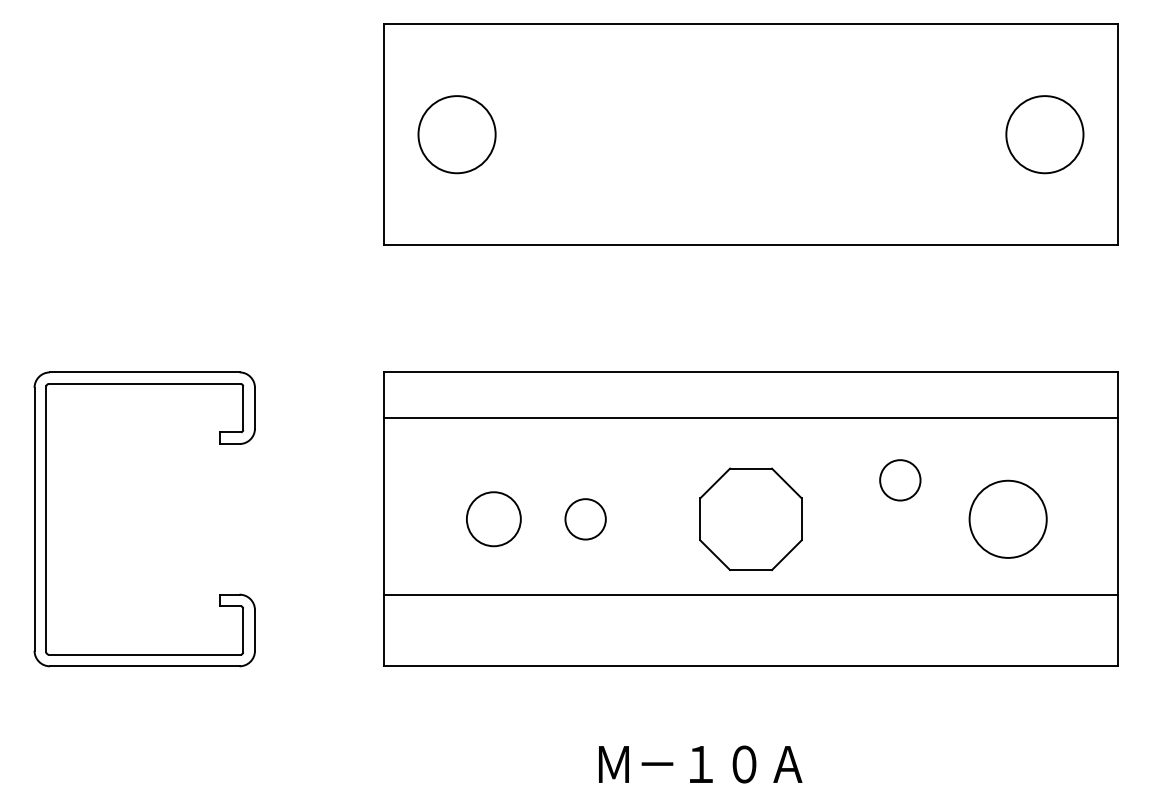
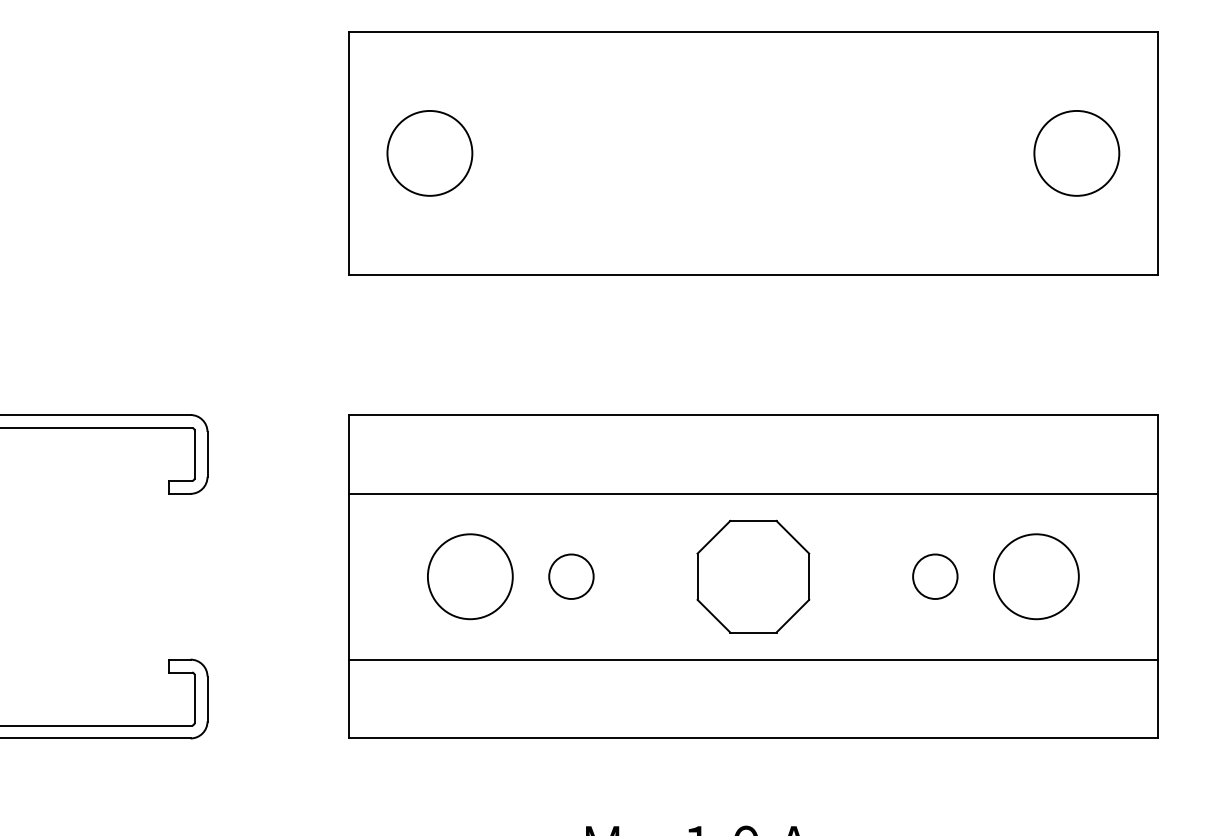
line: (750, 418) -> (752, 494), moved
circle: (900, 480) -> (935, 576), moved
circle: (493, 518) -> (470, 575), size x1.43

